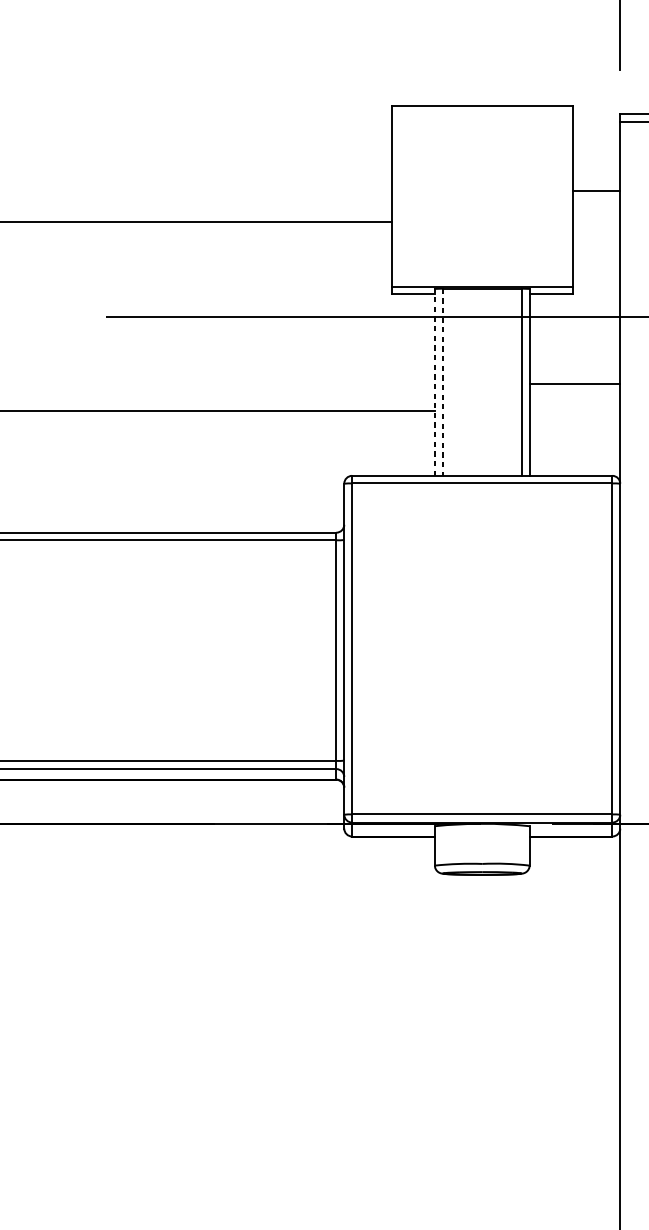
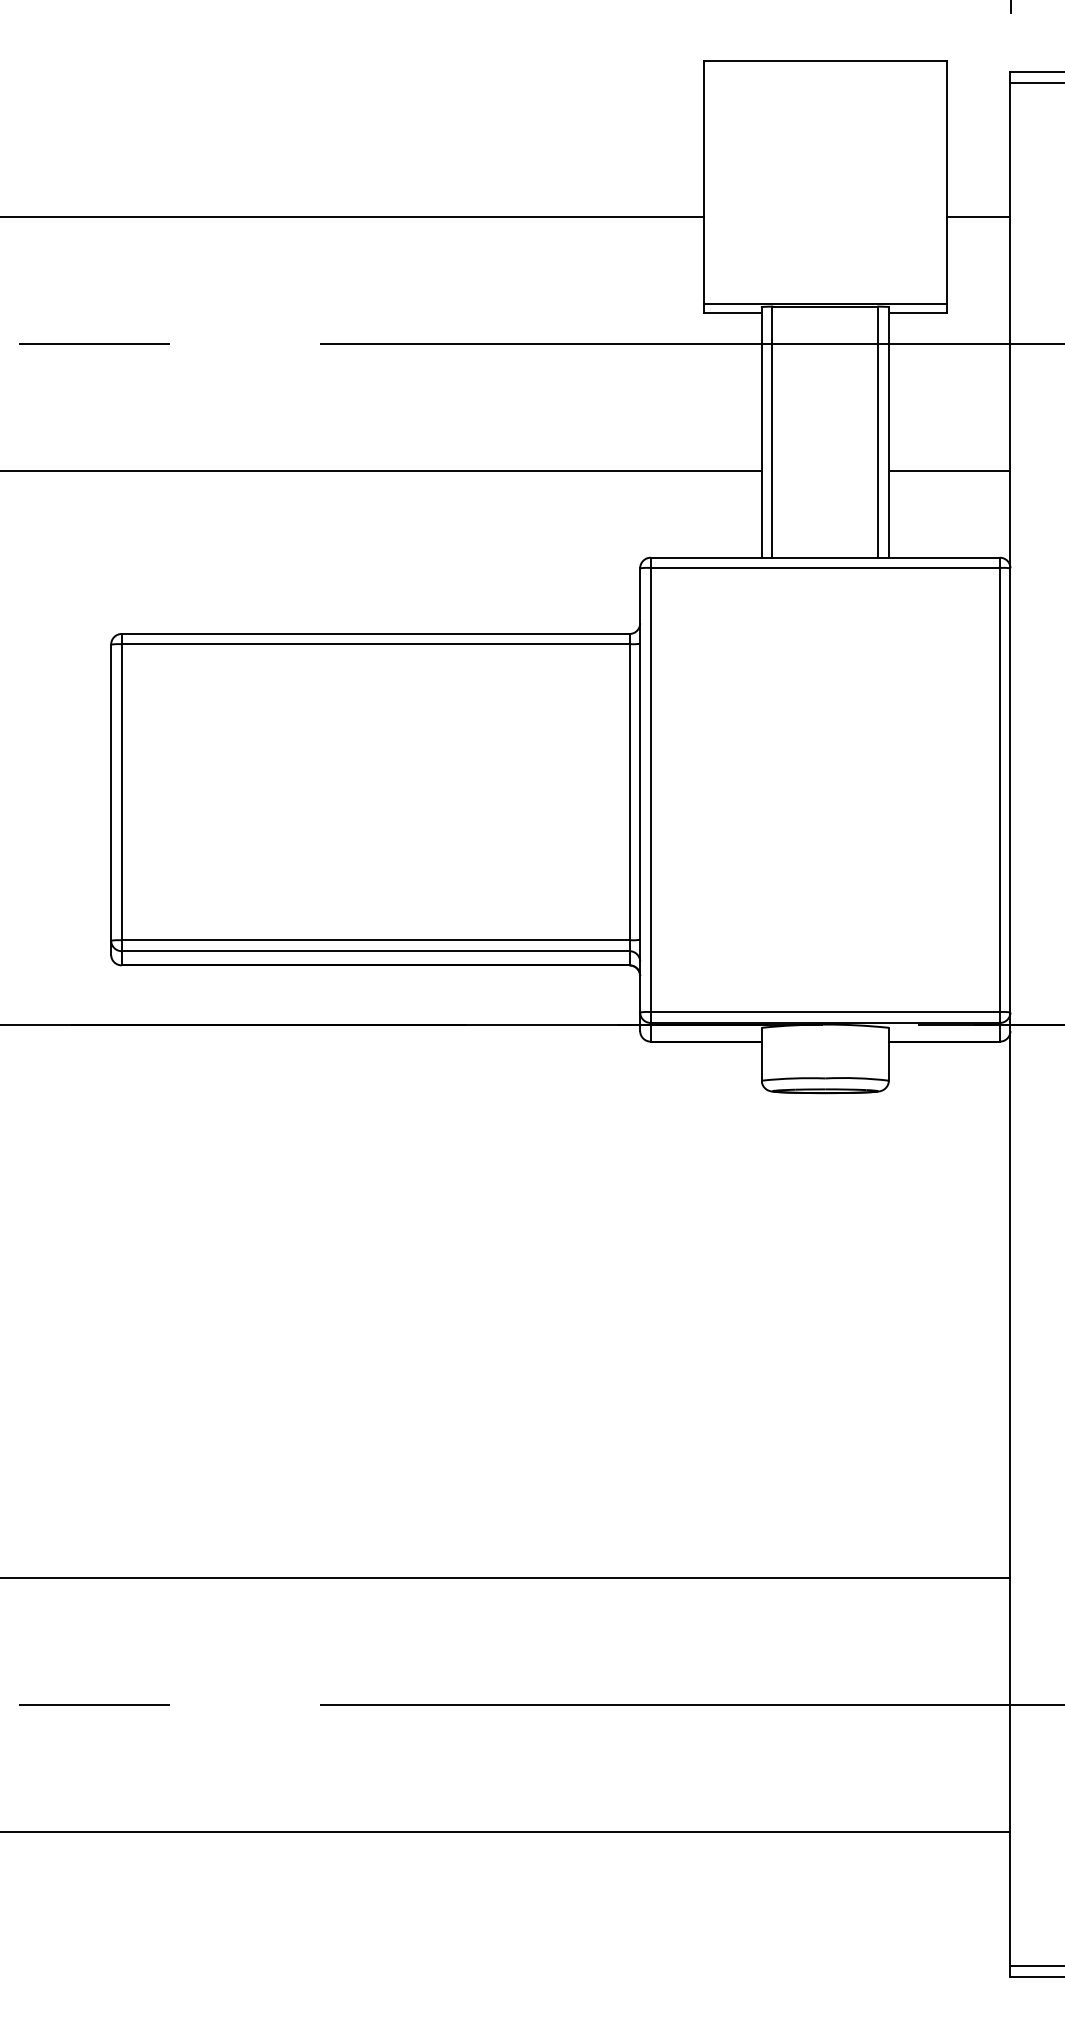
line: (596, 190) -> (978, 217), moved
line: (434, 381) -> (761, 431), dashed -> solid
line: (442, 382) -> (772, 432), dashed -> solid
line: (574, 384) -> (949, 471), moved

